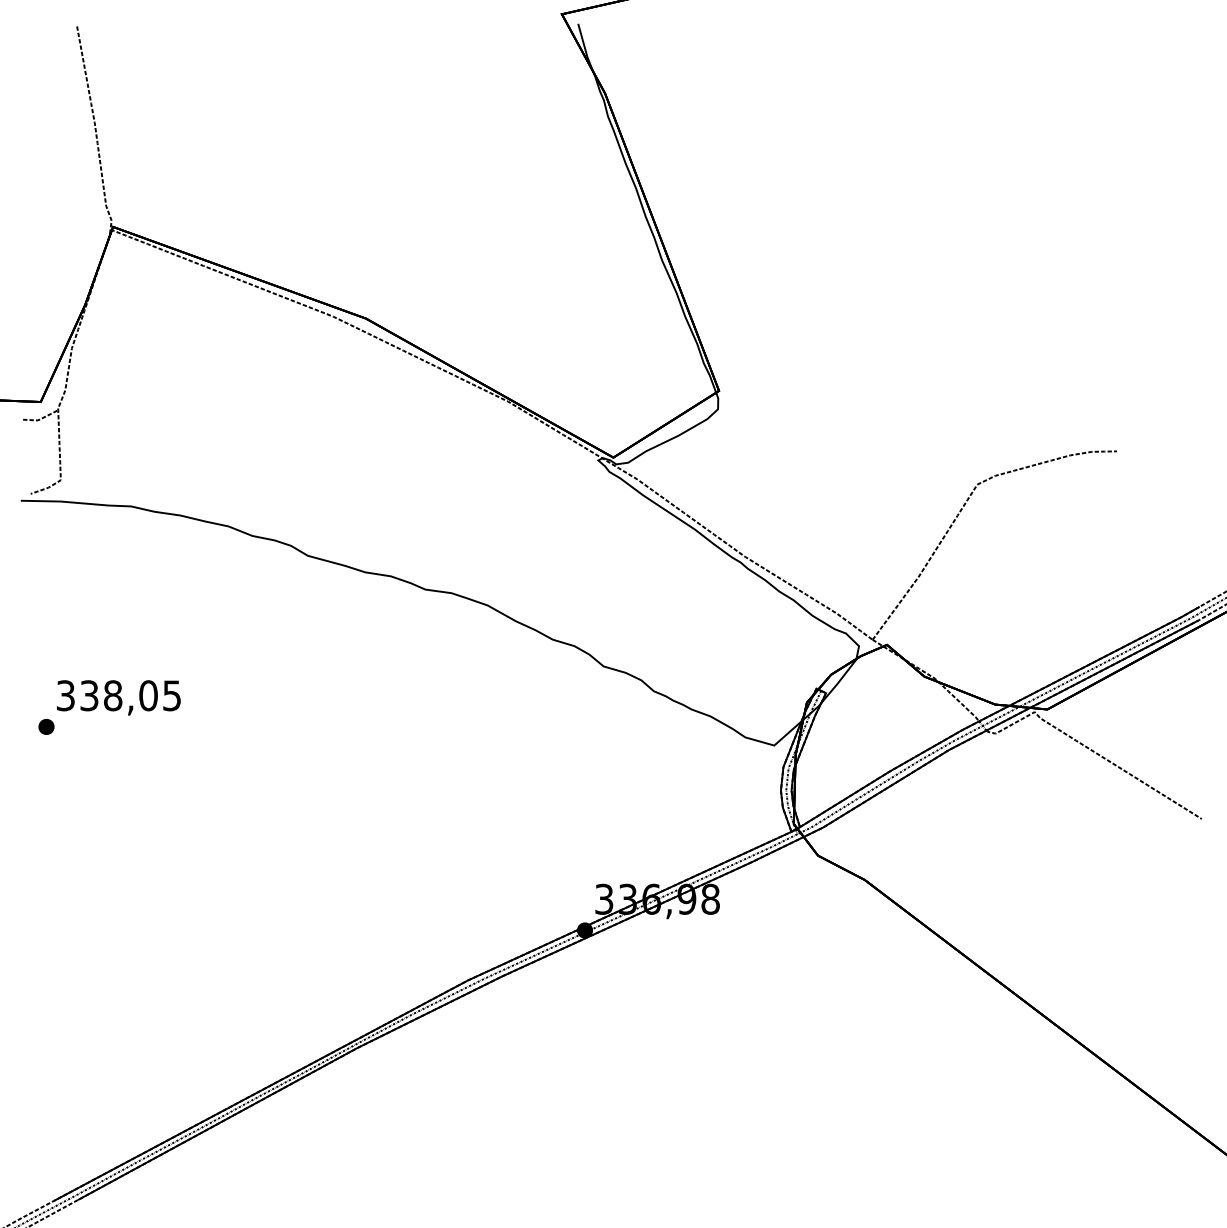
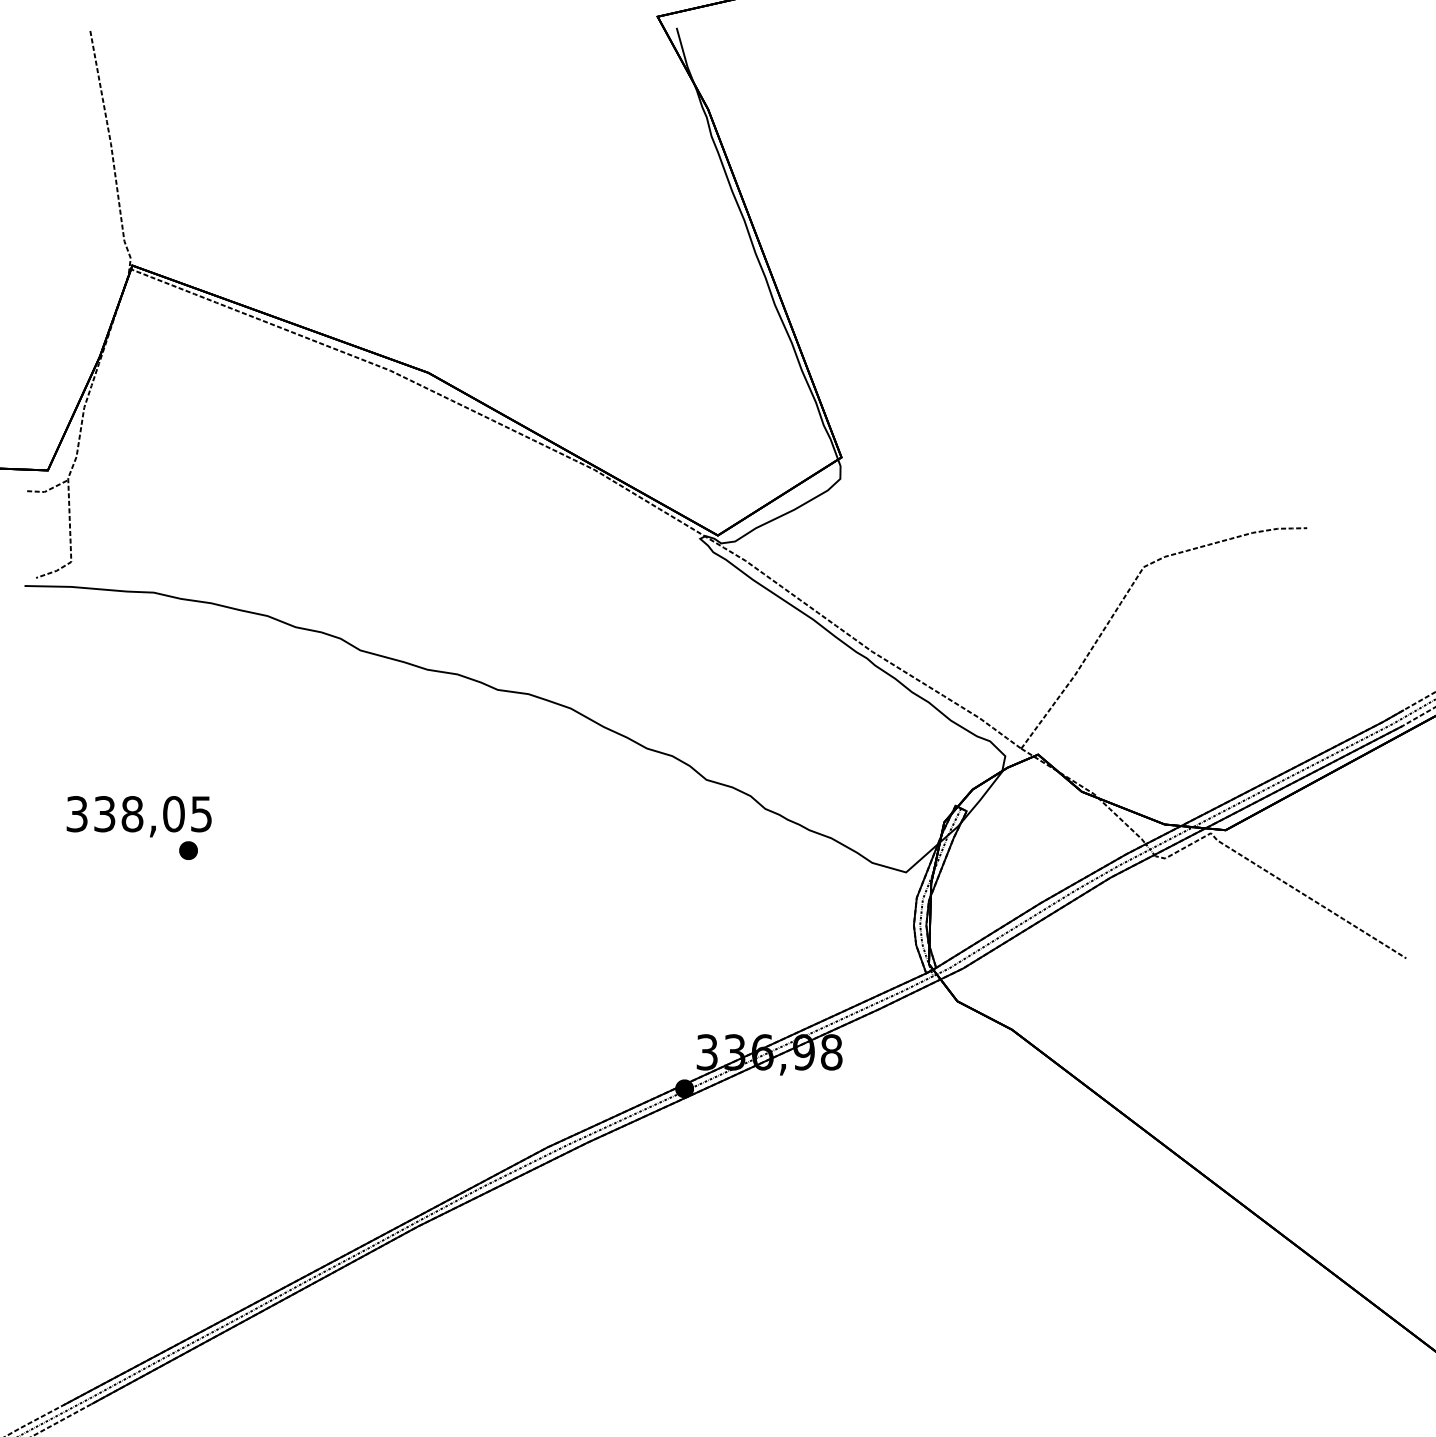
part: (46, 726) -> (188, 850), moved

